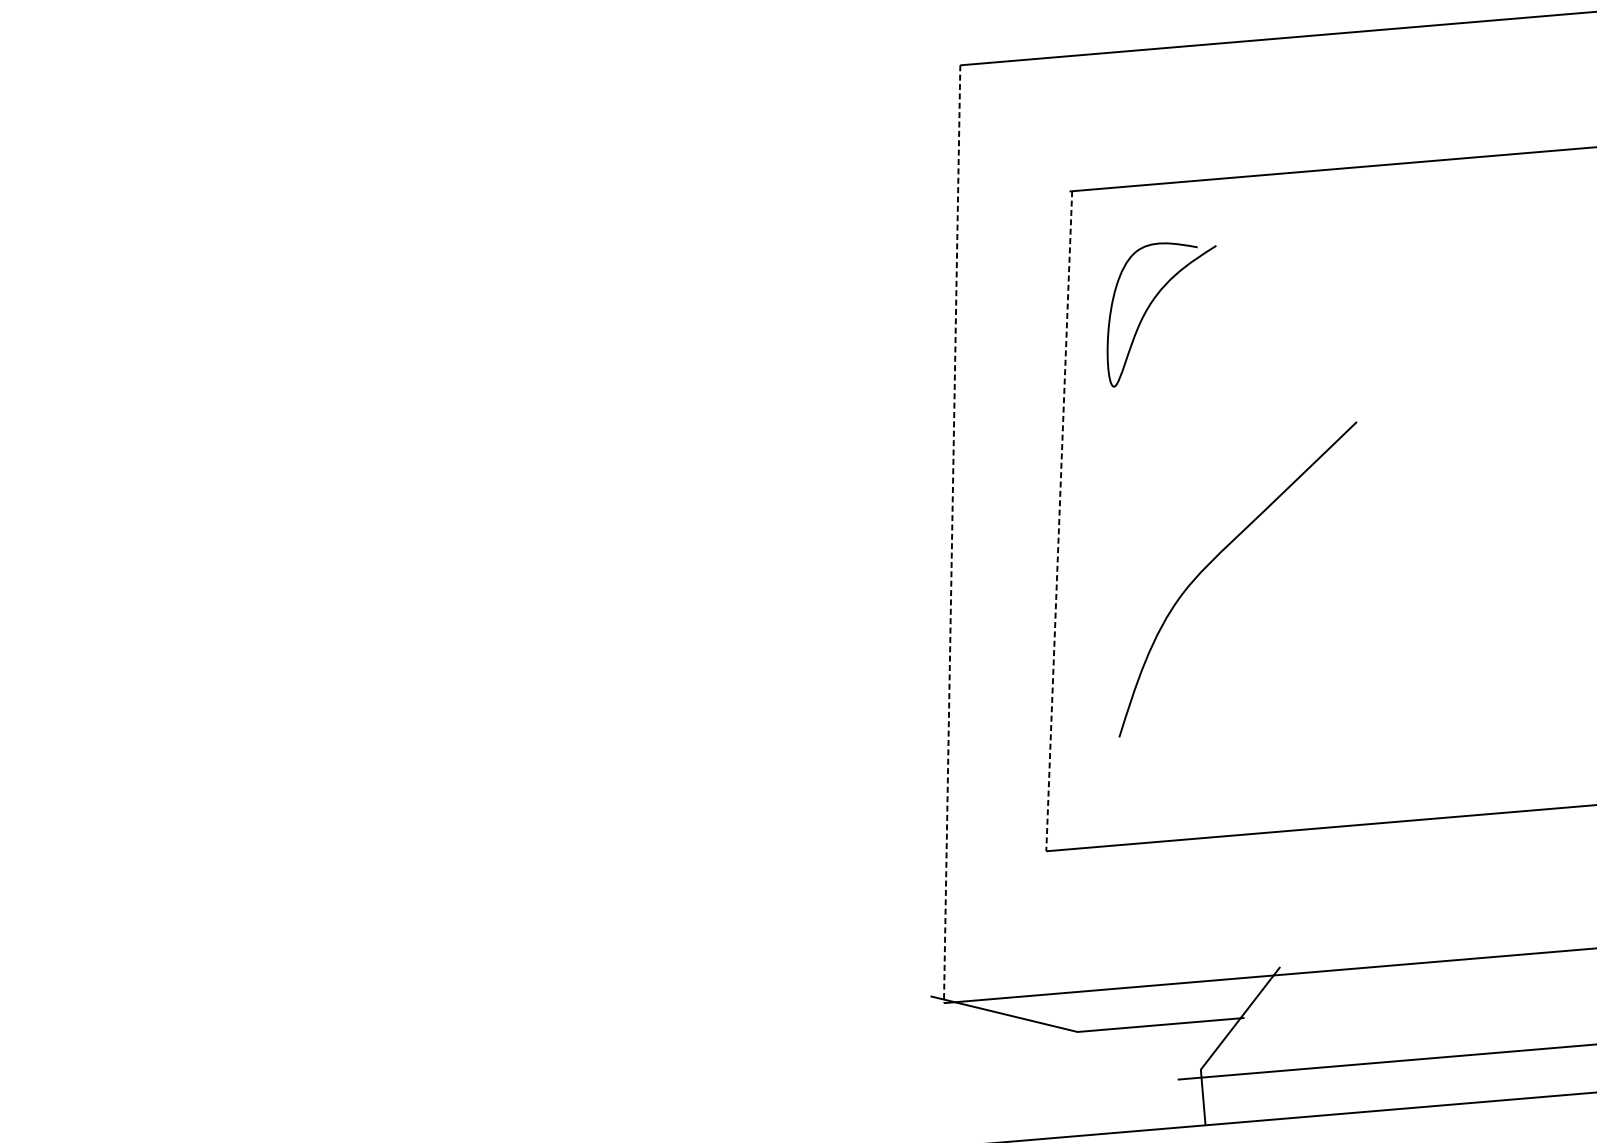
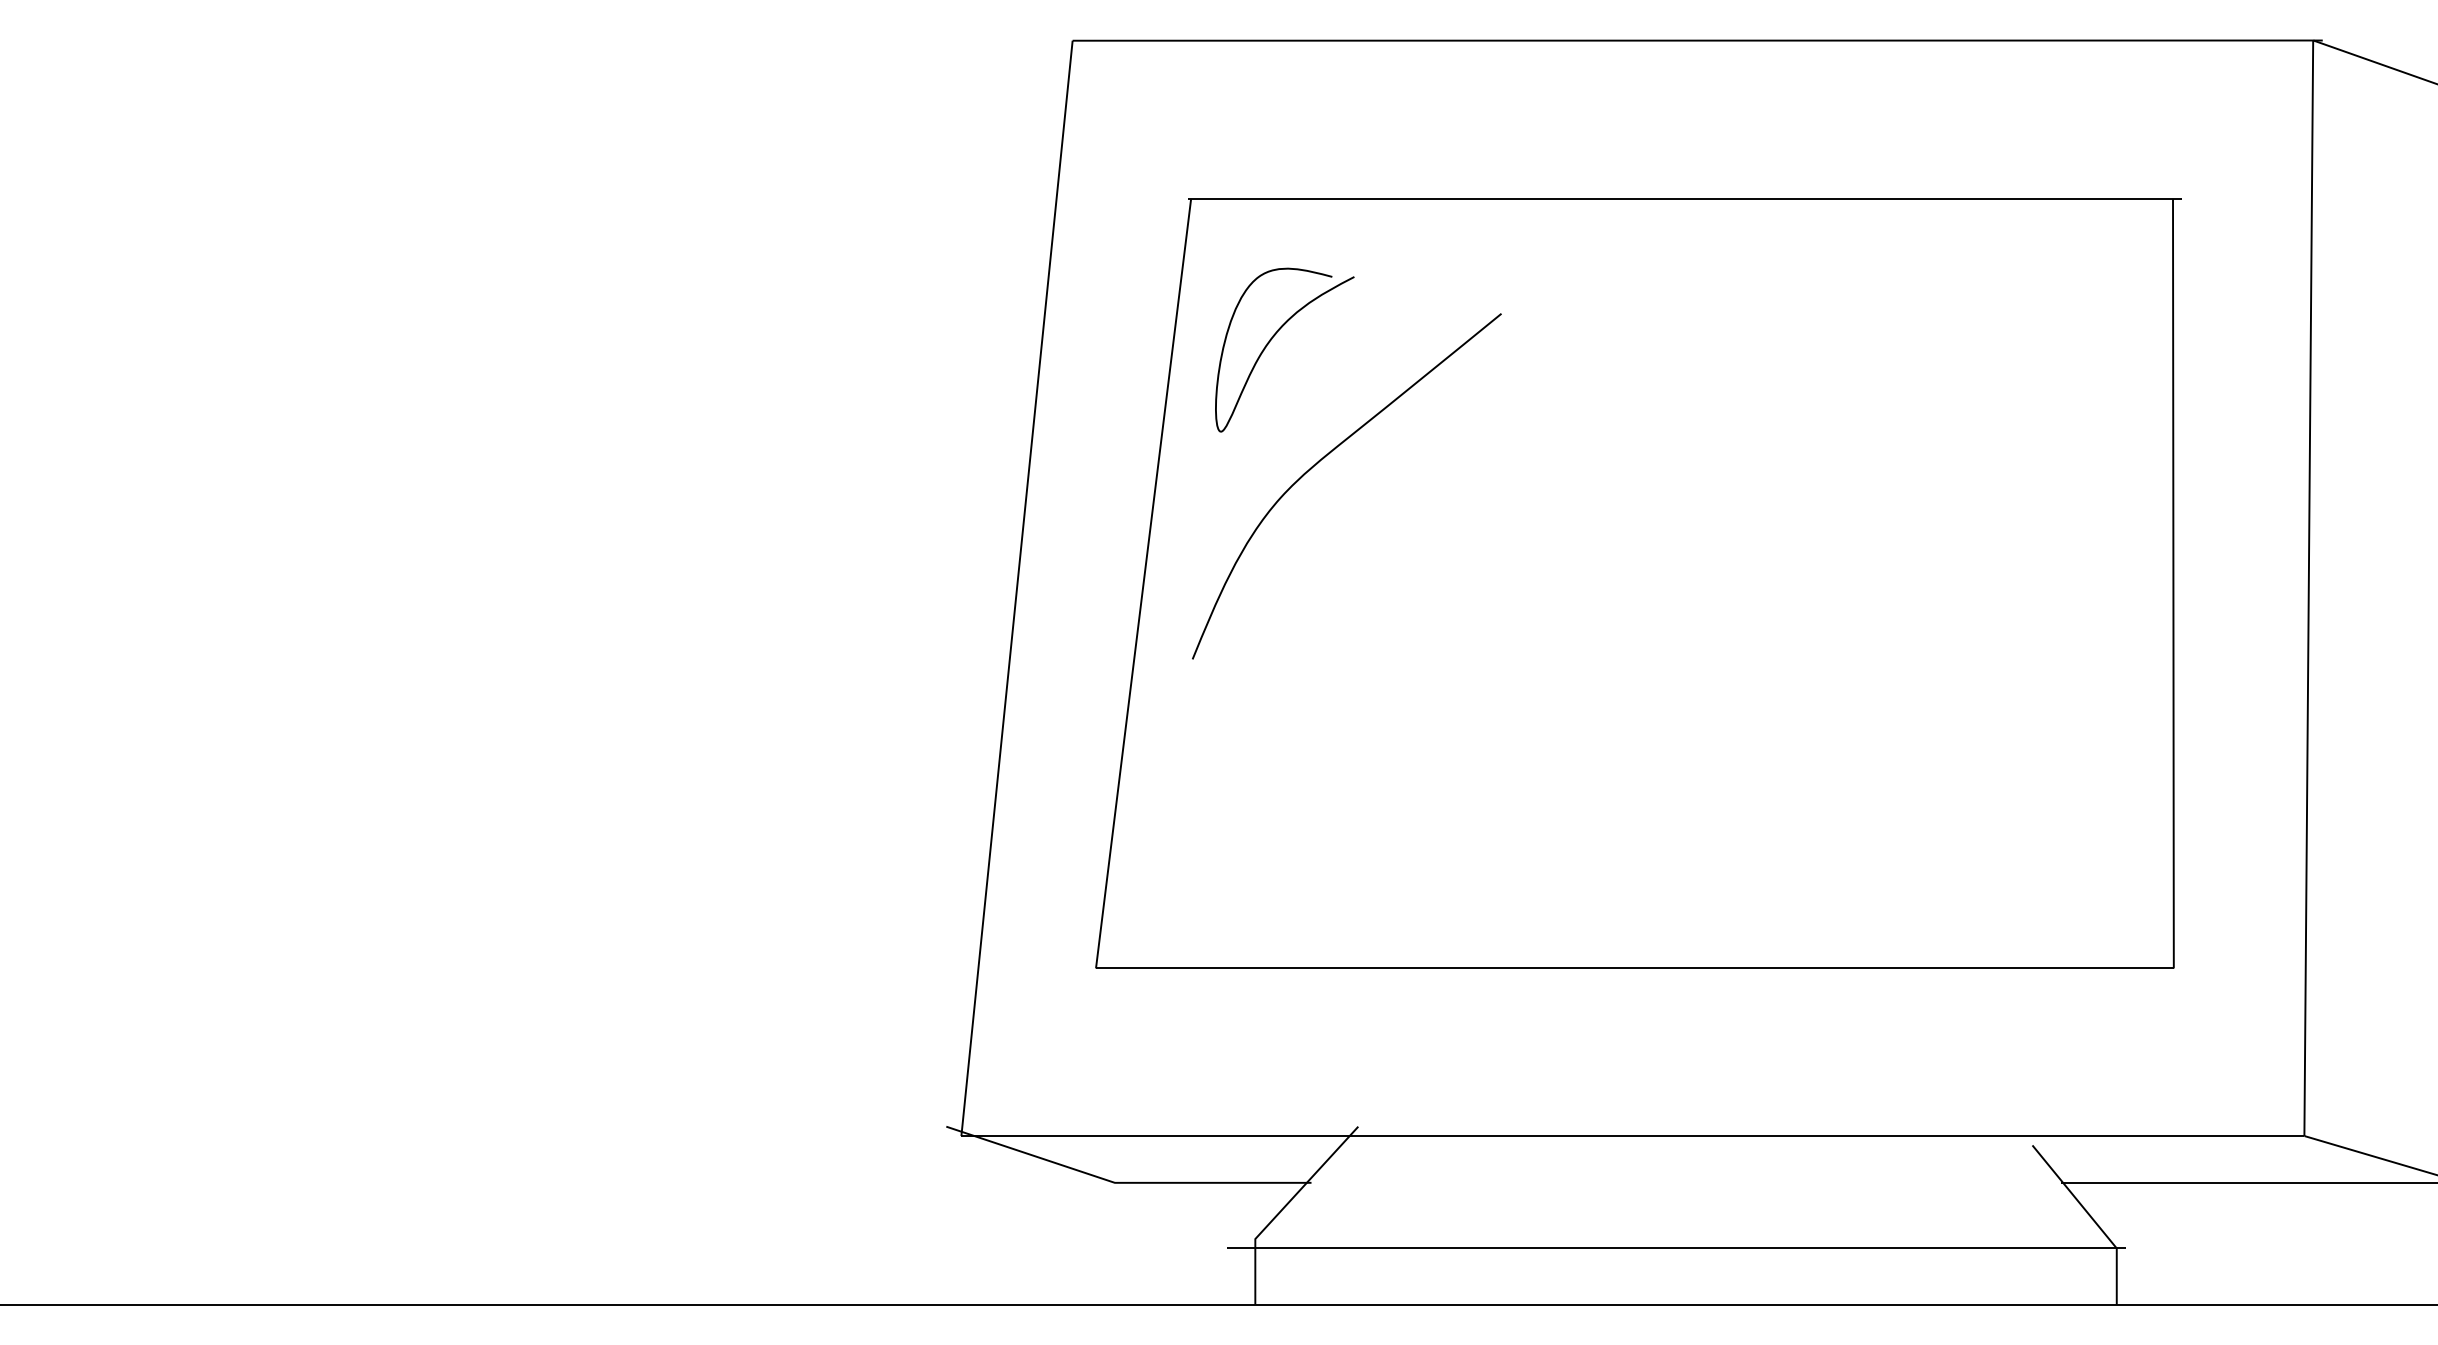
line: (1059, 521) -> (1143, 583), dashed -> solid
line: (951, 534) -> (1016, 588), dashed -> solid
curve: (1216, 558) -> (1323, 459), moved

